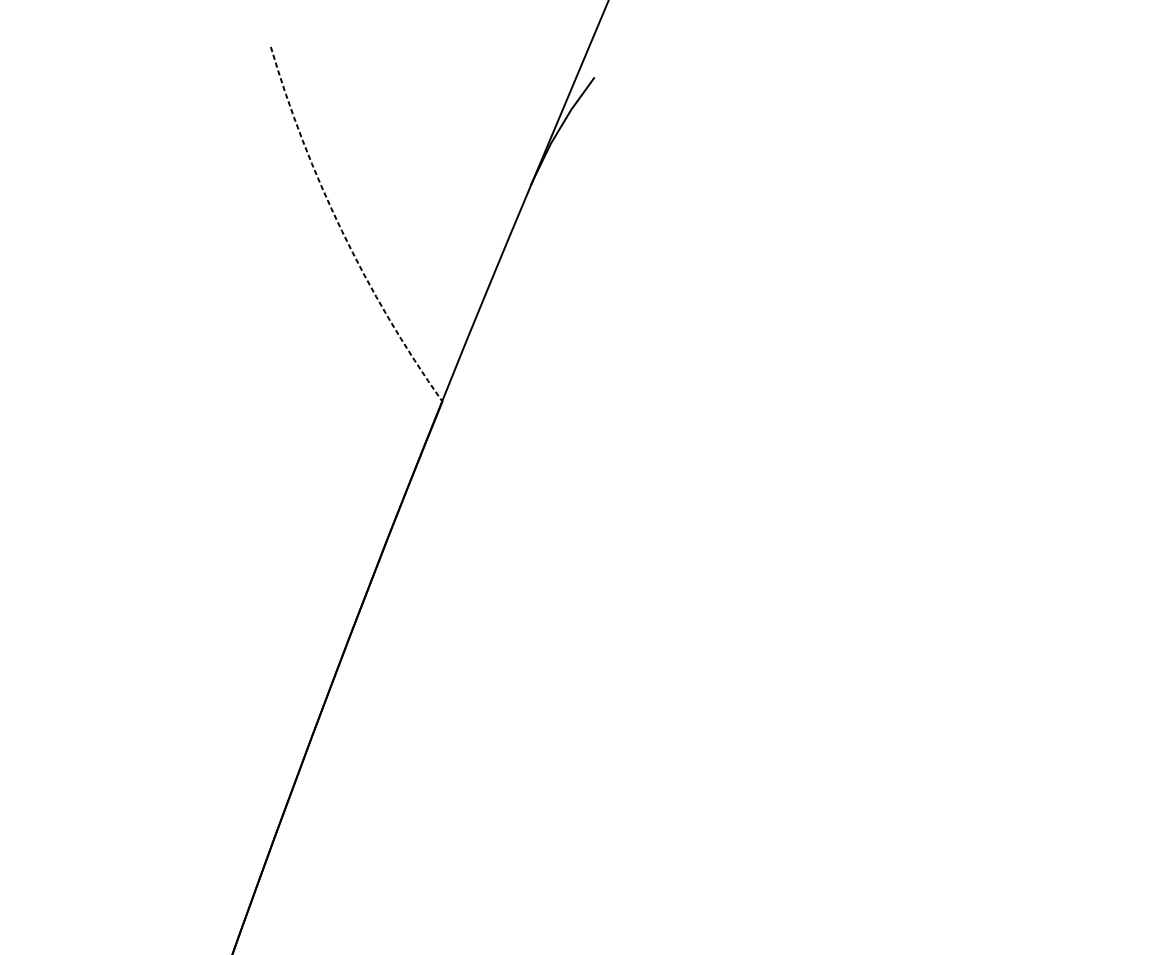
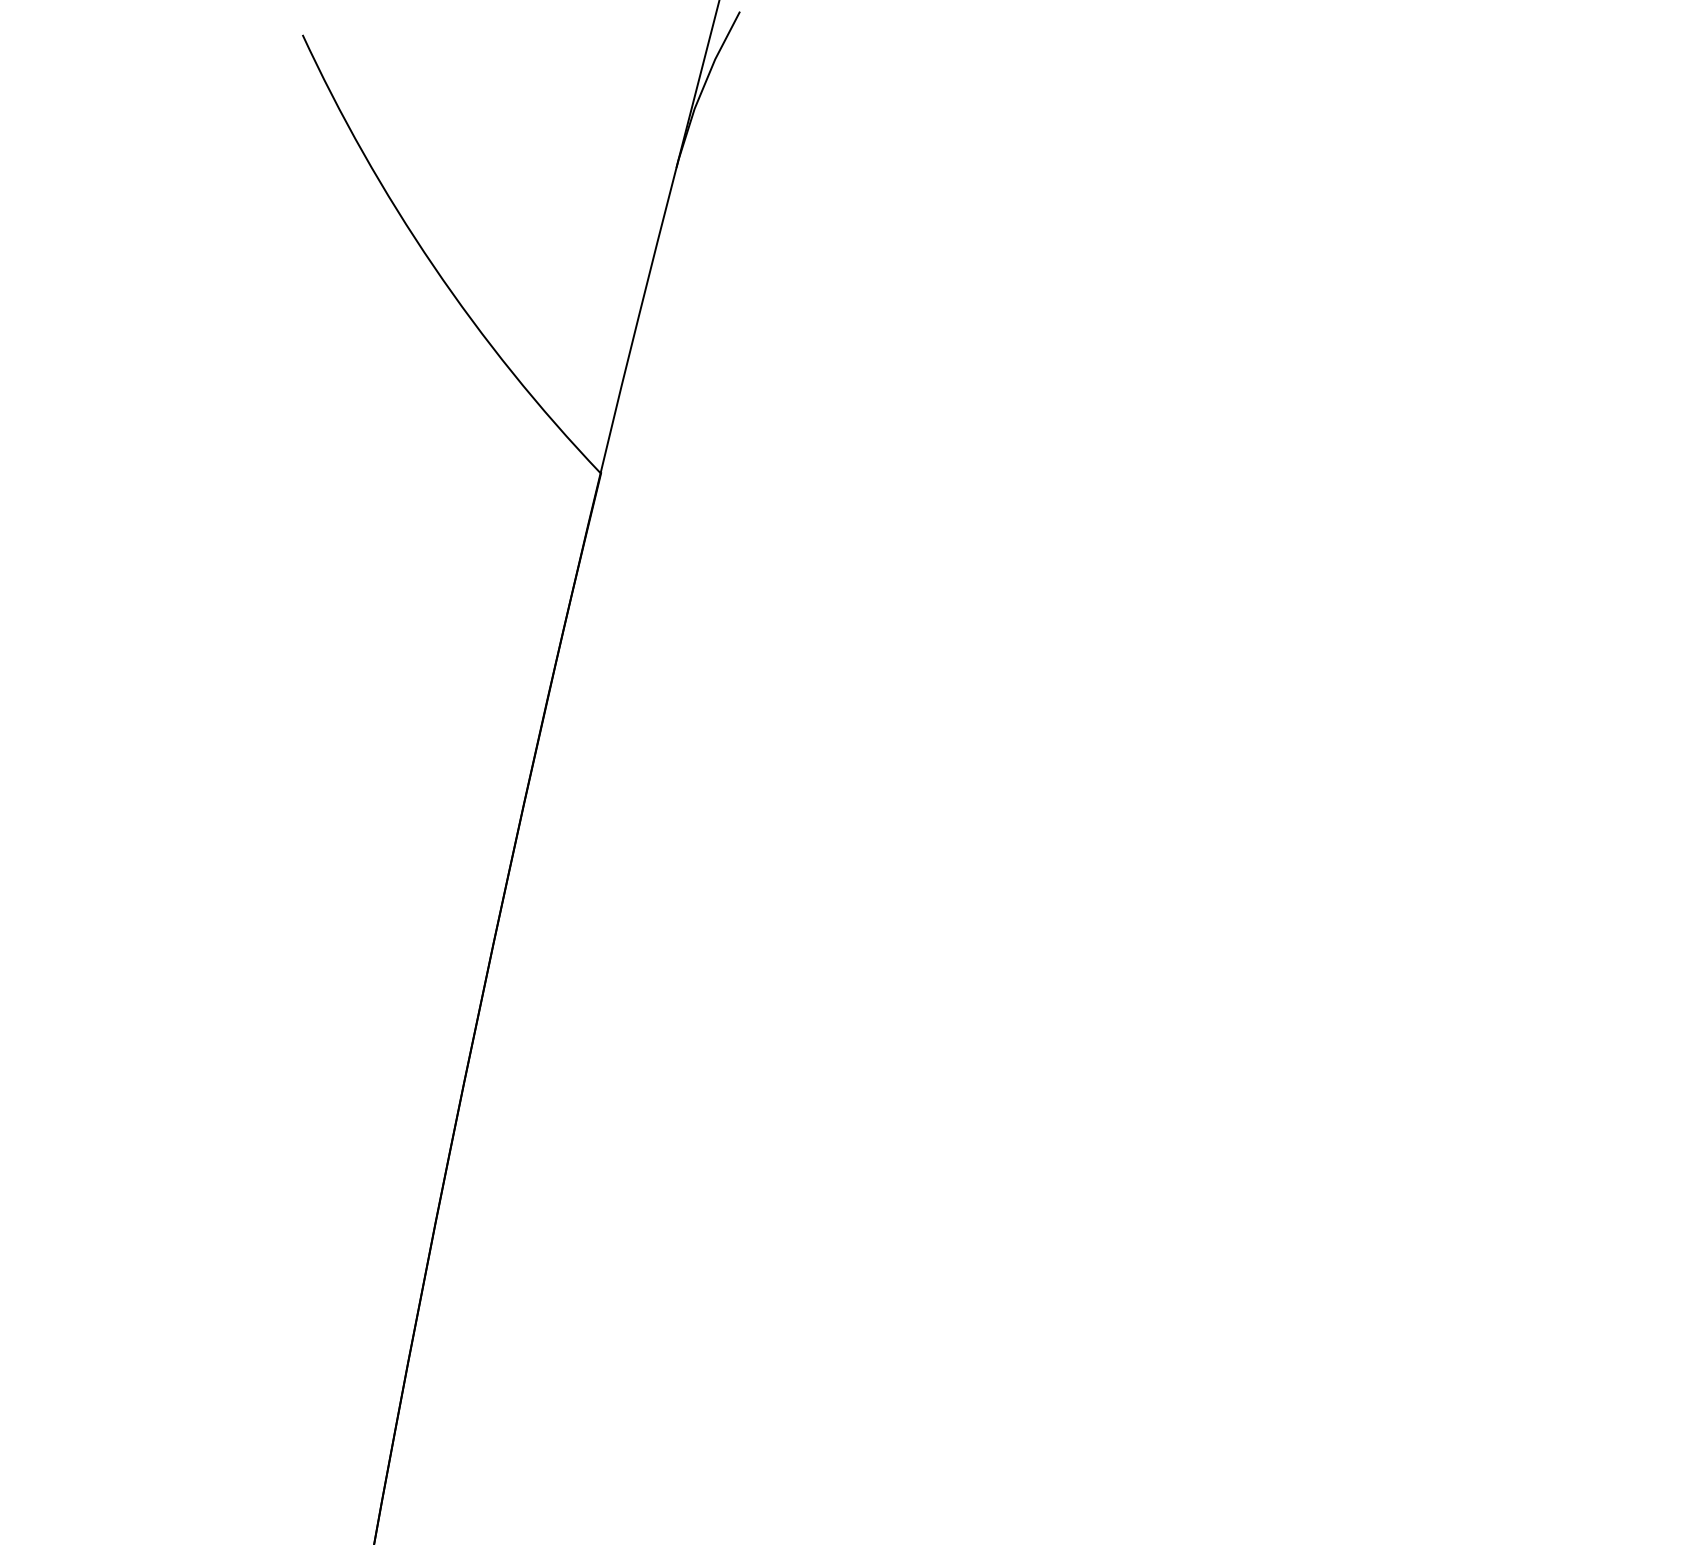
arc: (341, 231) -> (433, 266), dashed -> solid

